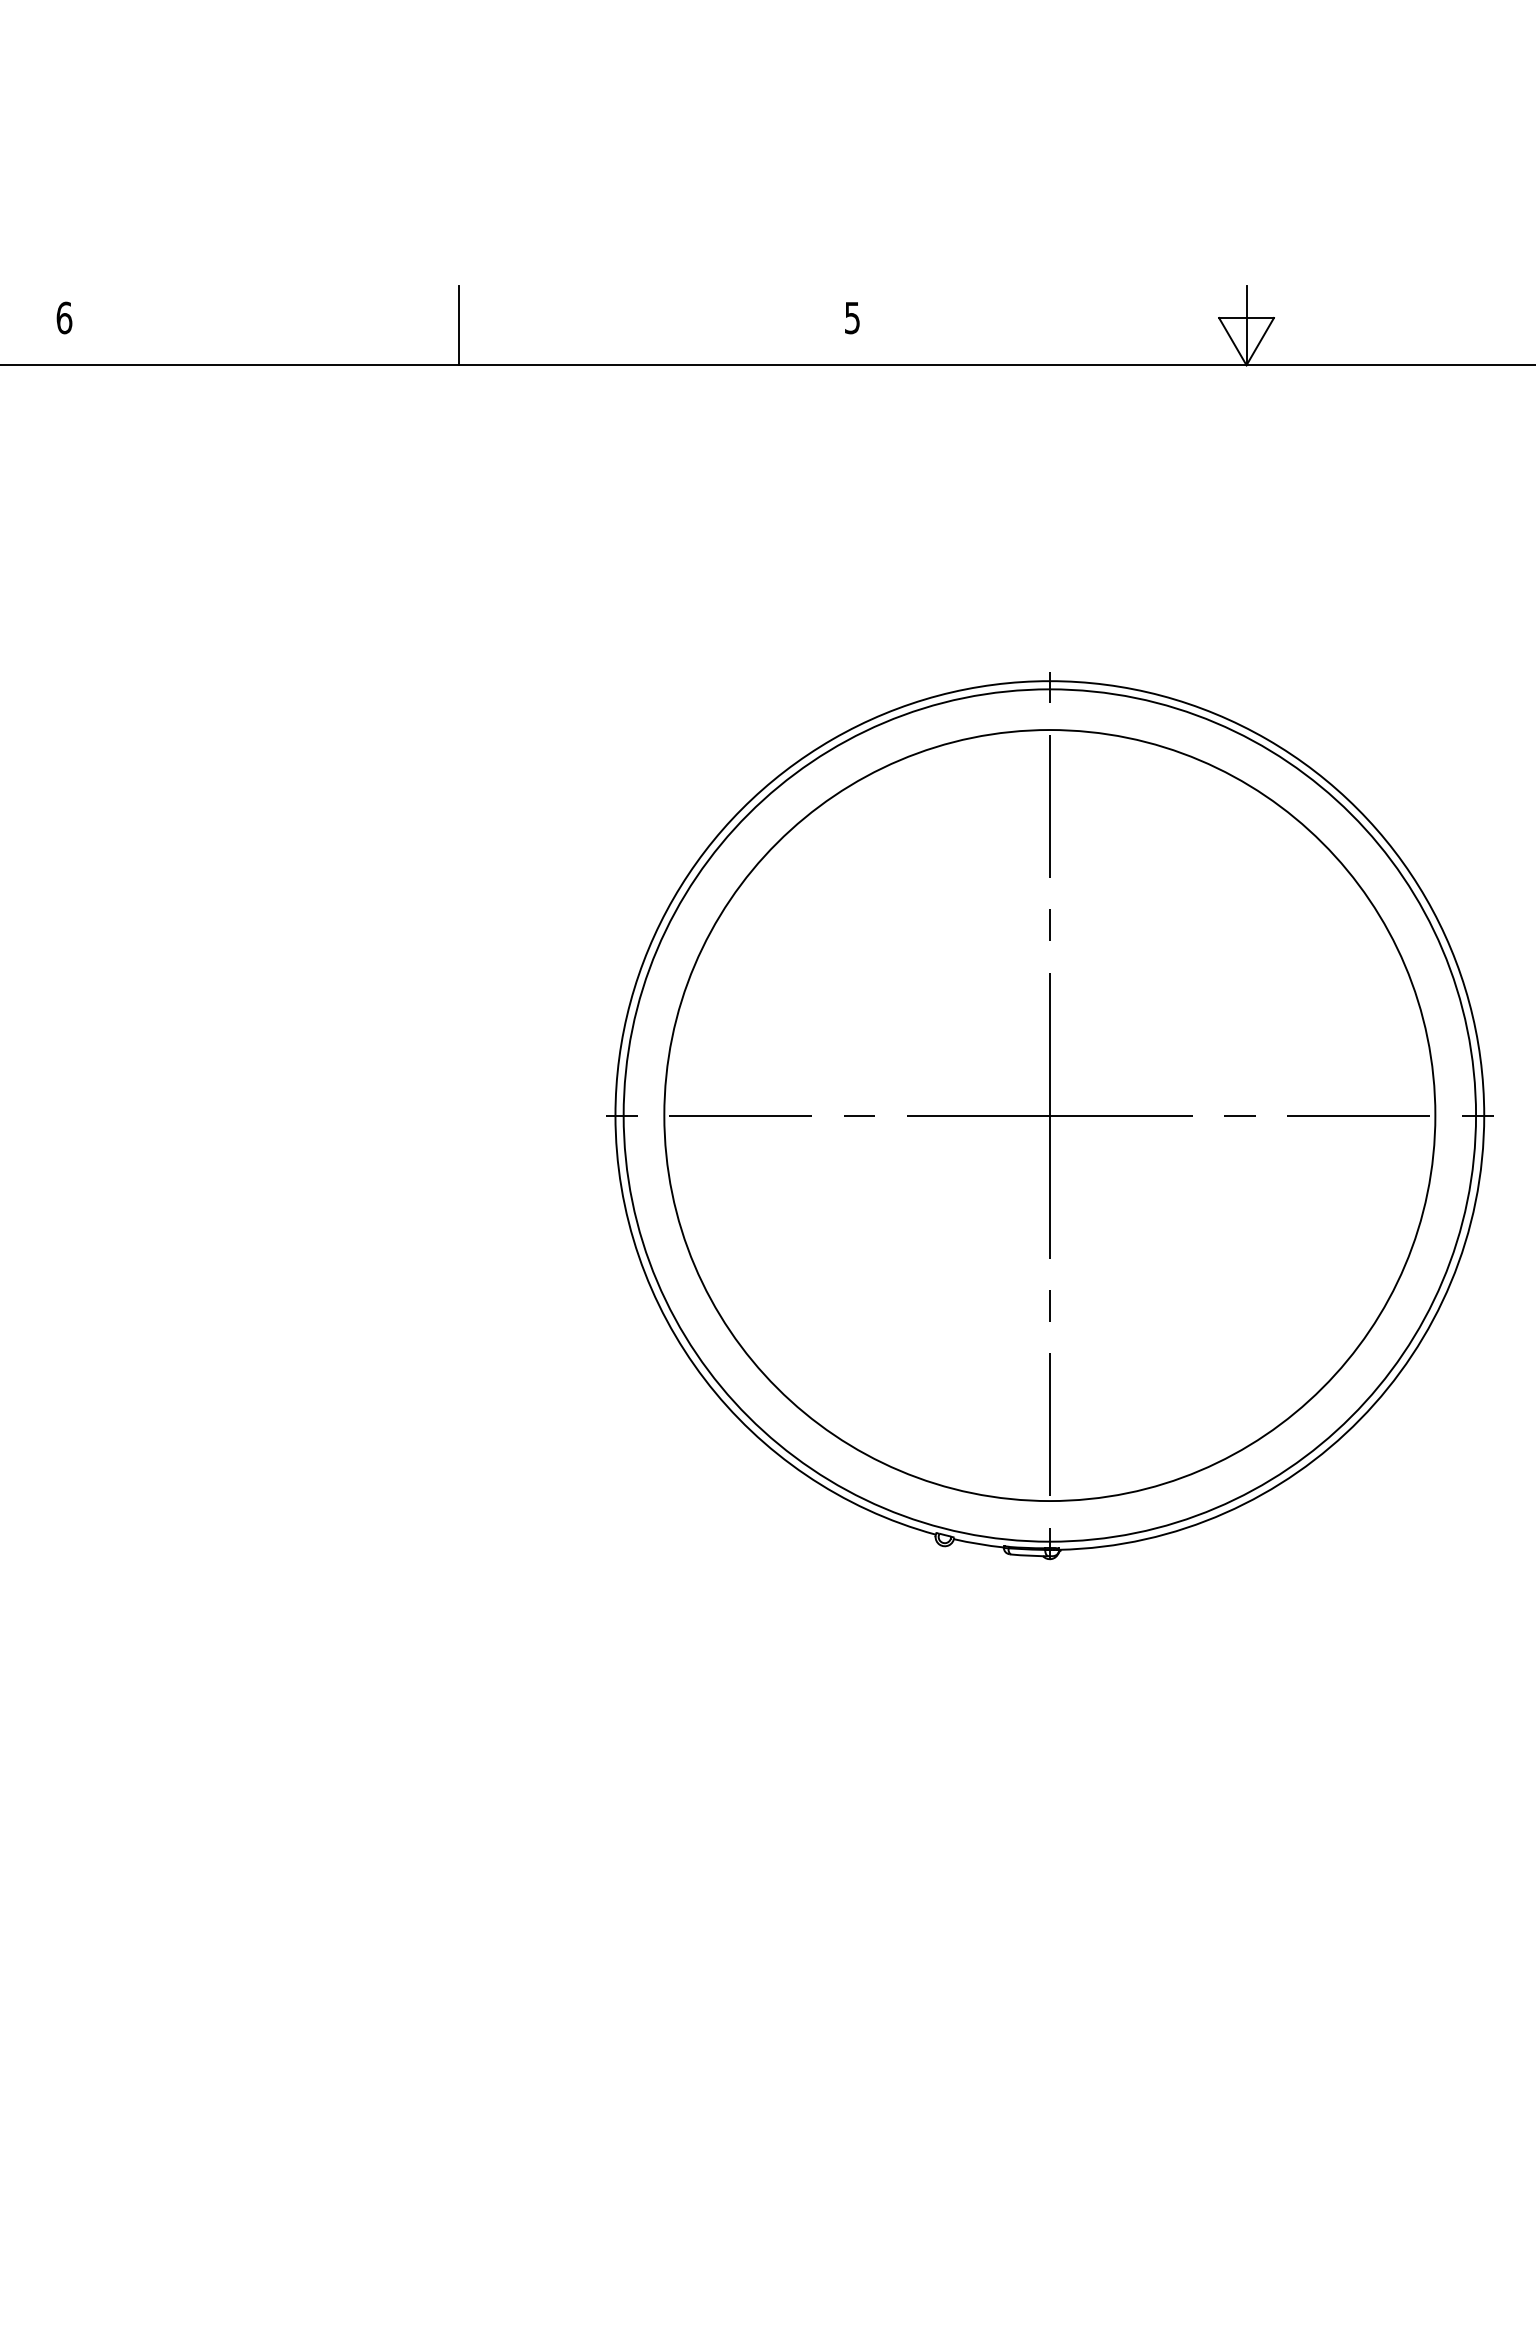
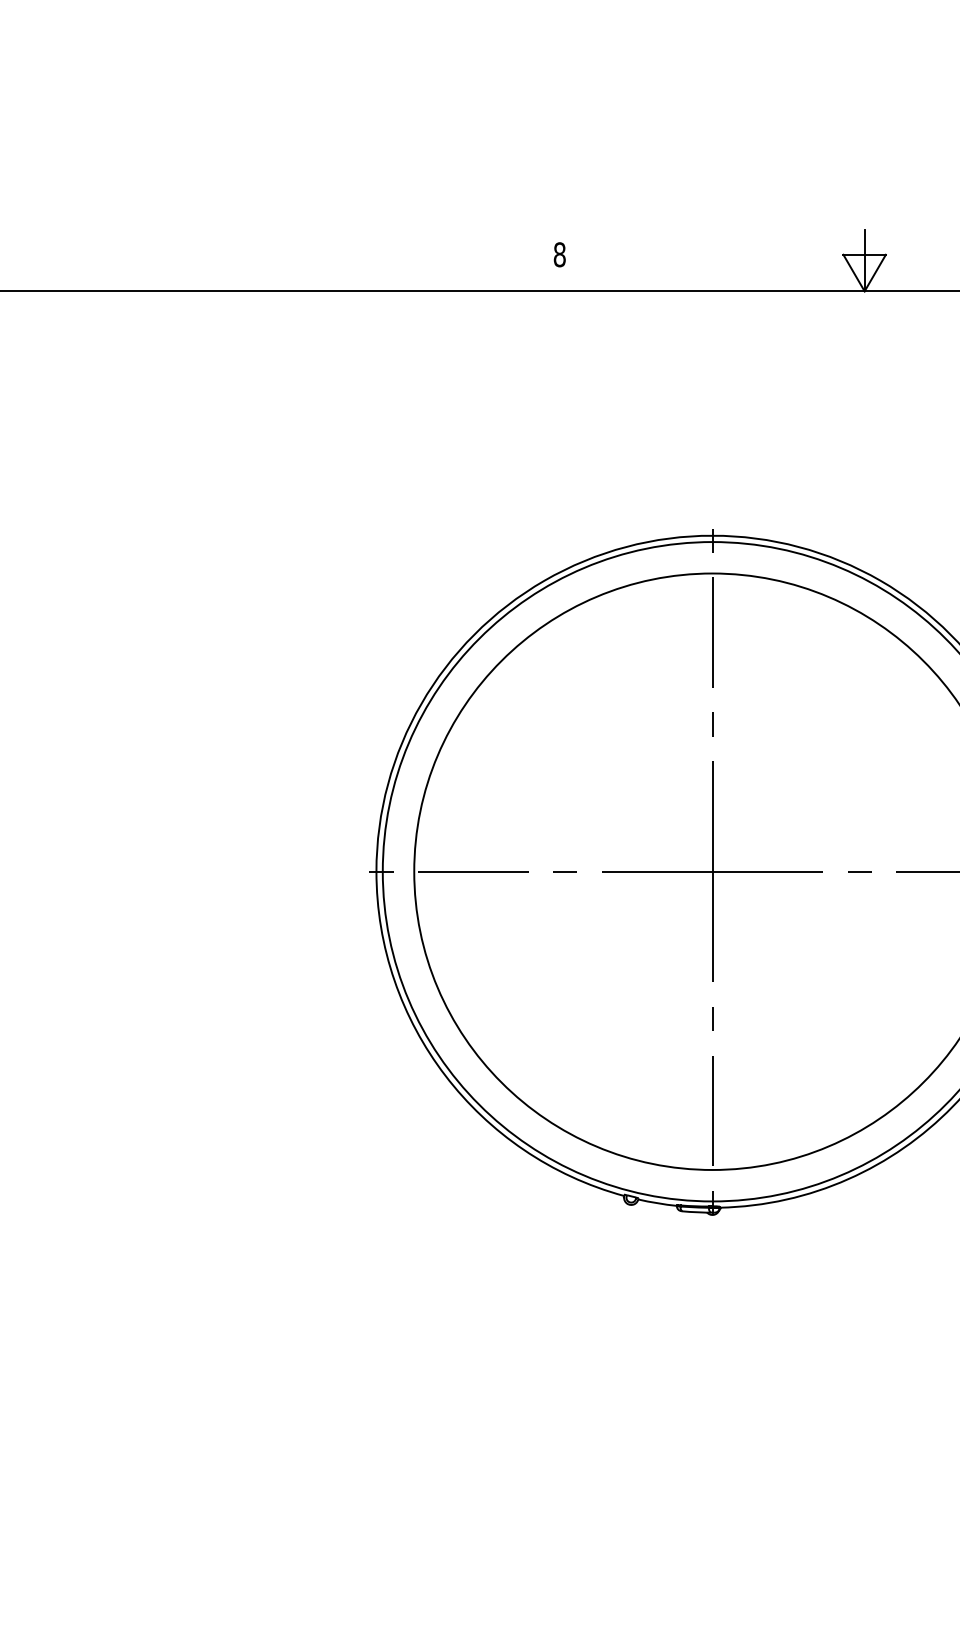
text: (852, 317) -> (559, 254), 5 -> 8
line: (458, 325) -> (255, 260), removed

